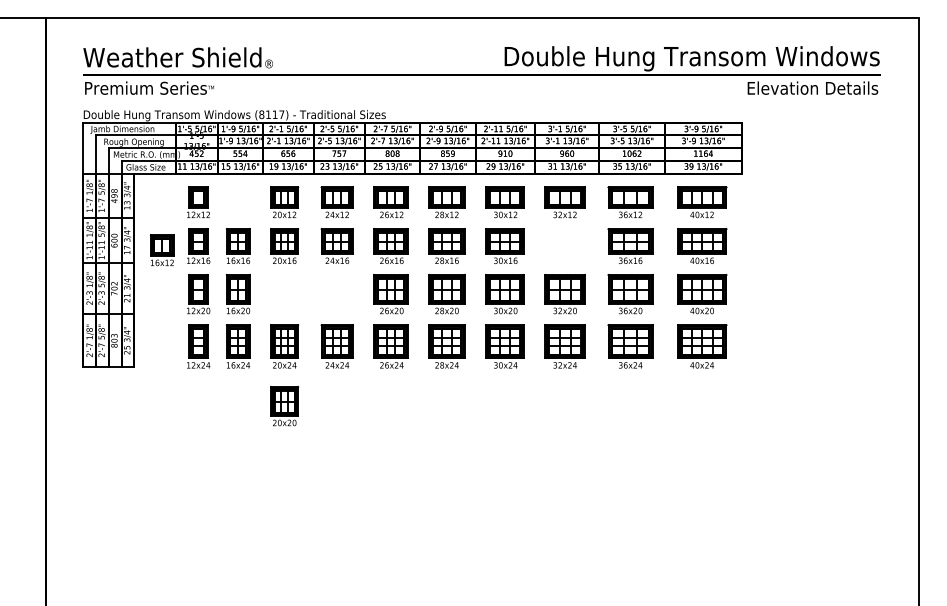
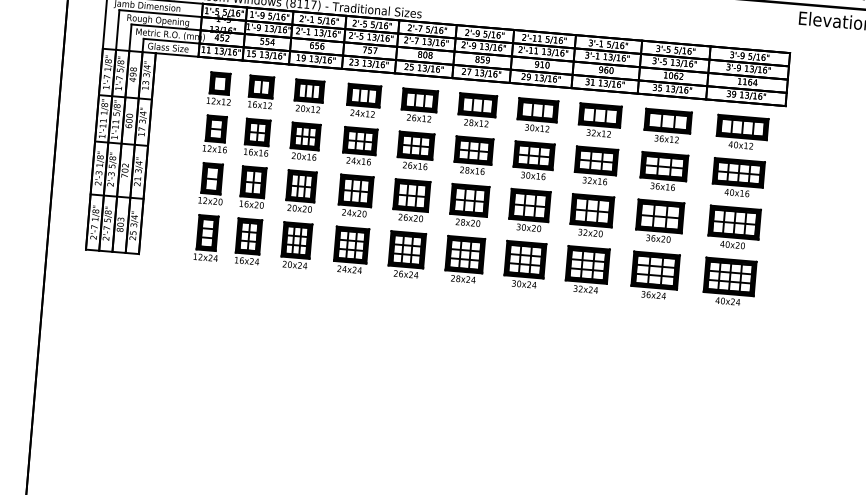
part: (564, 245) -> (595, 165), added
part: (161, 250) -> (260, 92), moved
part: (336, 294) -> (354, 196), added
part: (284, 406) -> (300, 191), moved

